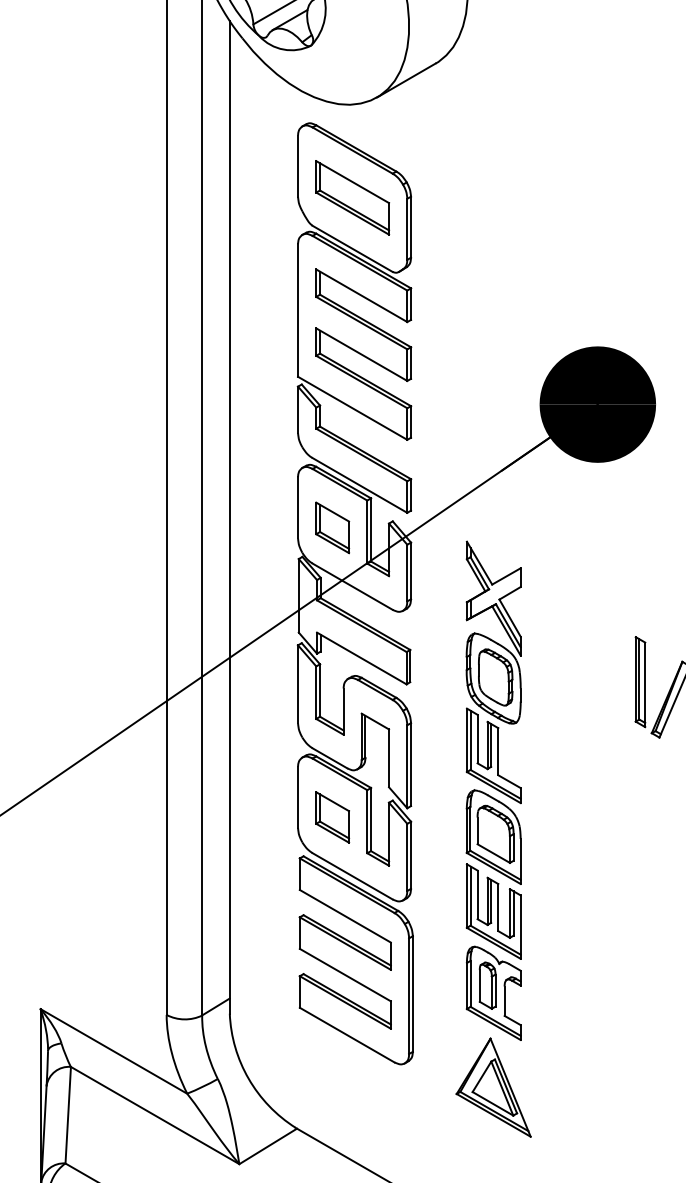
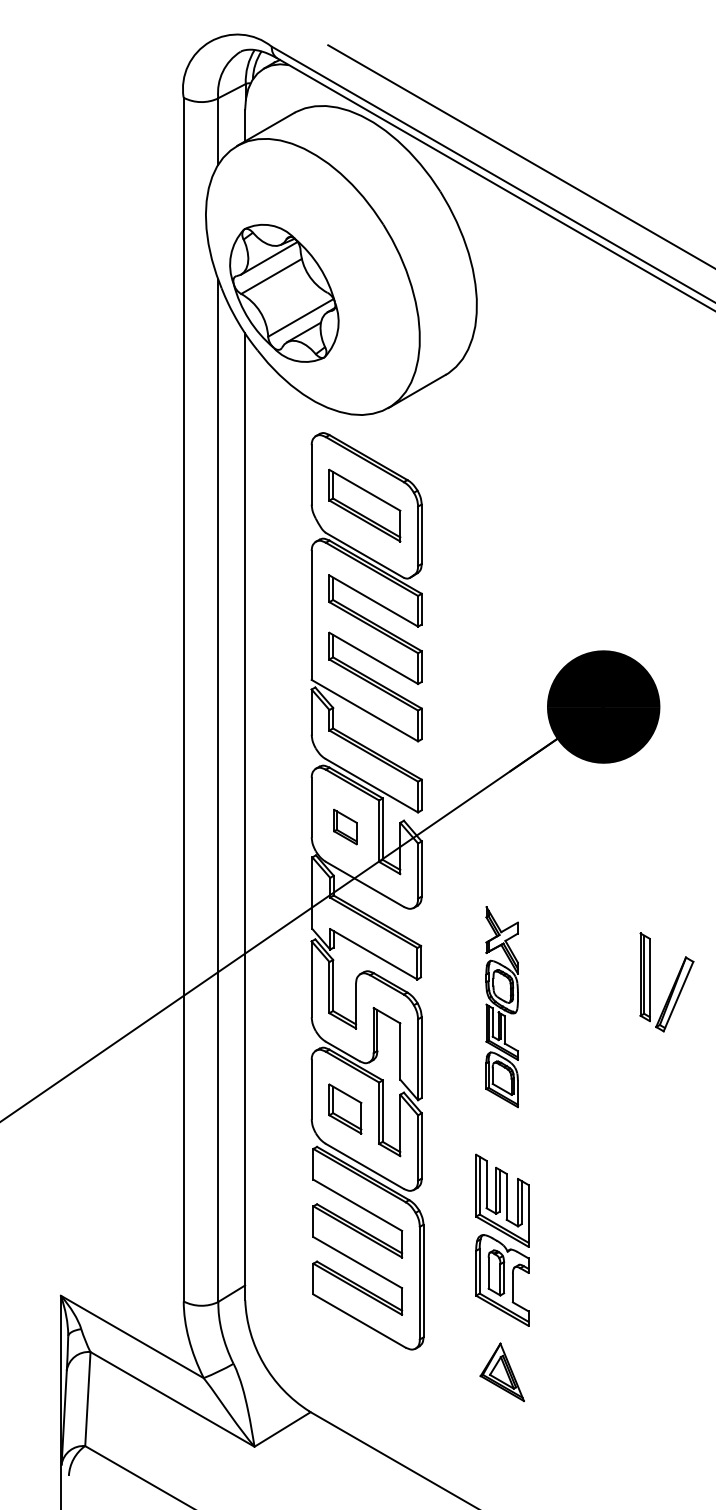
part: (332, 527) -> (345, 826), size x0.7
part: (492, 712) -> (501, 1006), size x0.6
part: (493, 1087) -> (502, 1372), size x0.6

